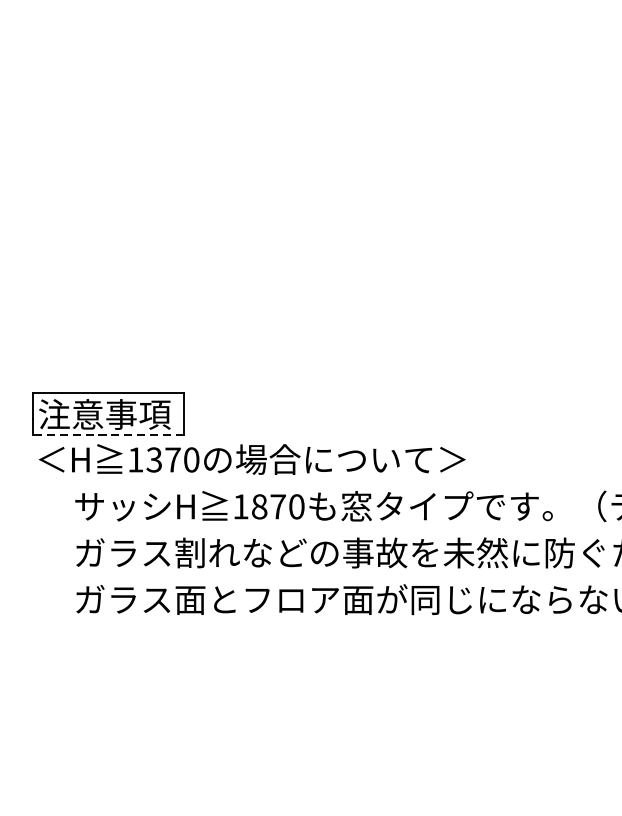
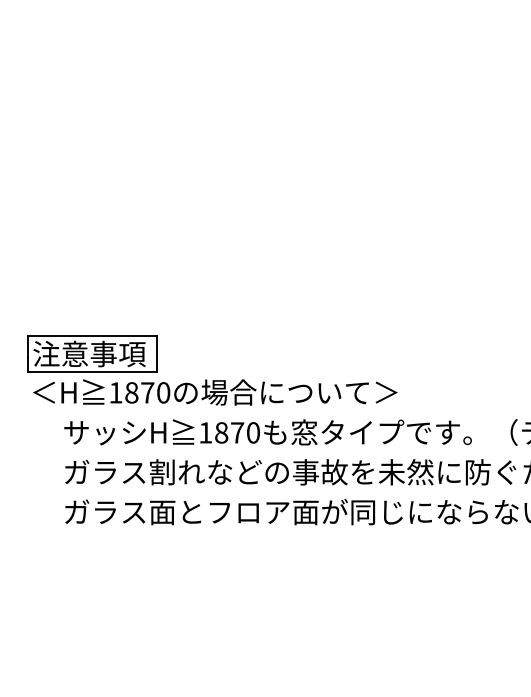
line: (108, 434) -> (92, 371), dashed -> solid
text: (154, 459) -> (131, 392), 1370 -> 1870

